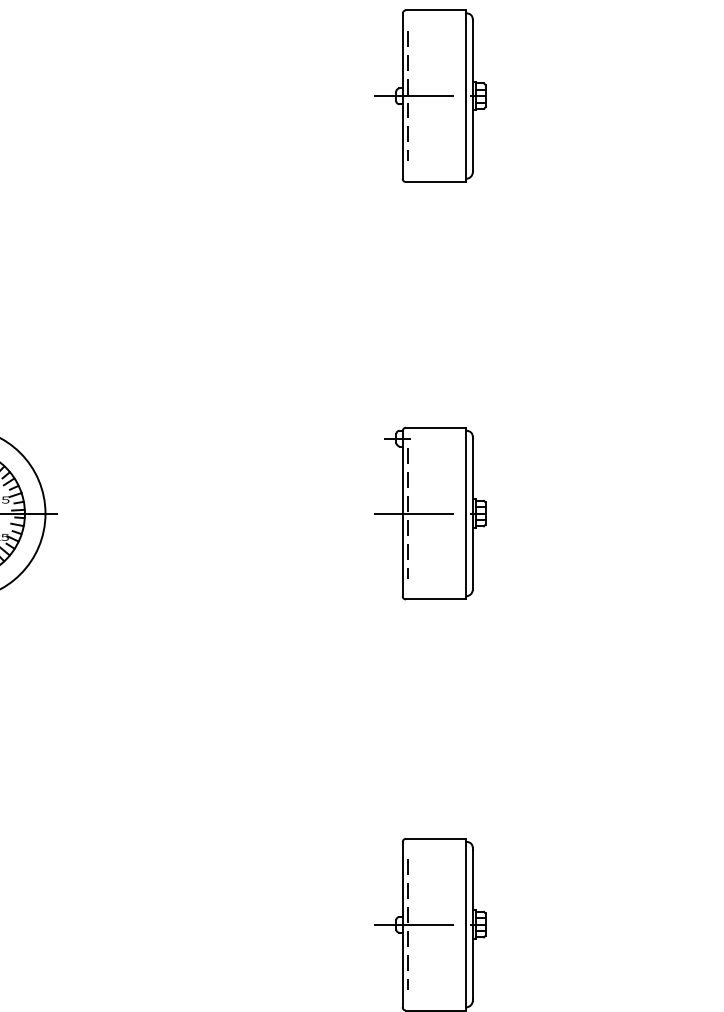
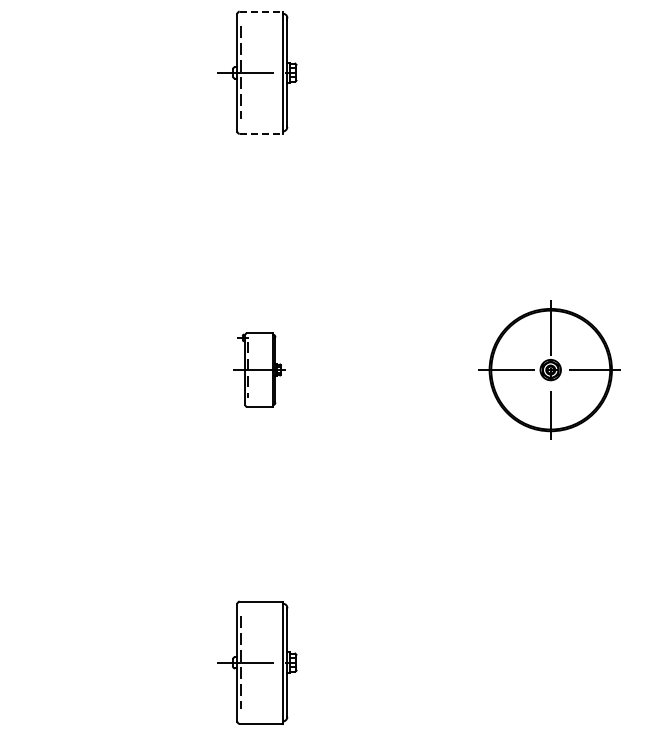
line: (436, 10) -> (261, 11), solid -> dashed
line: (436, 181) -> (261, 133), solid -> dashed
part: (430, 512) -> (257, 369), size x0.6

